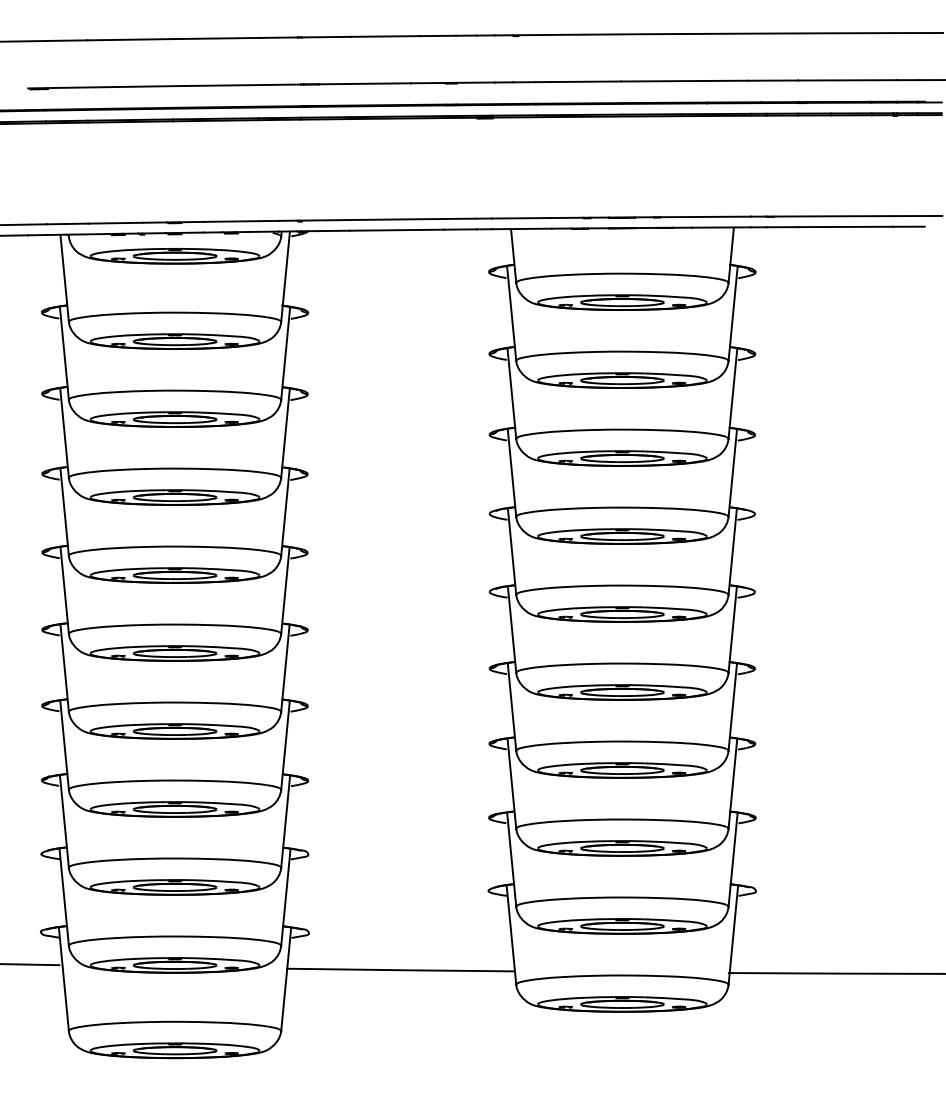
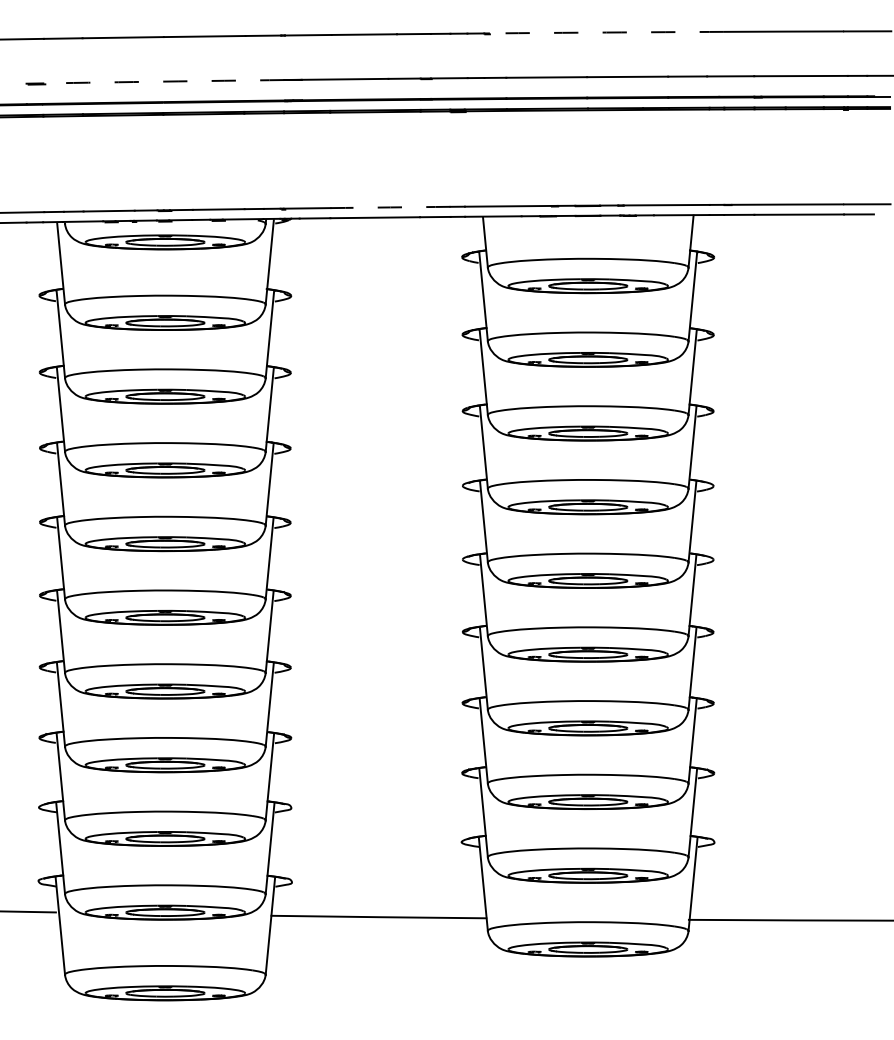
arc: (641, 34) -> (606, 32), solid -> dashed
arc: (173, 86) -> (163, 81), solid -> dashed
arc: (413, 219) -> (390, 207), solid -> dashed

